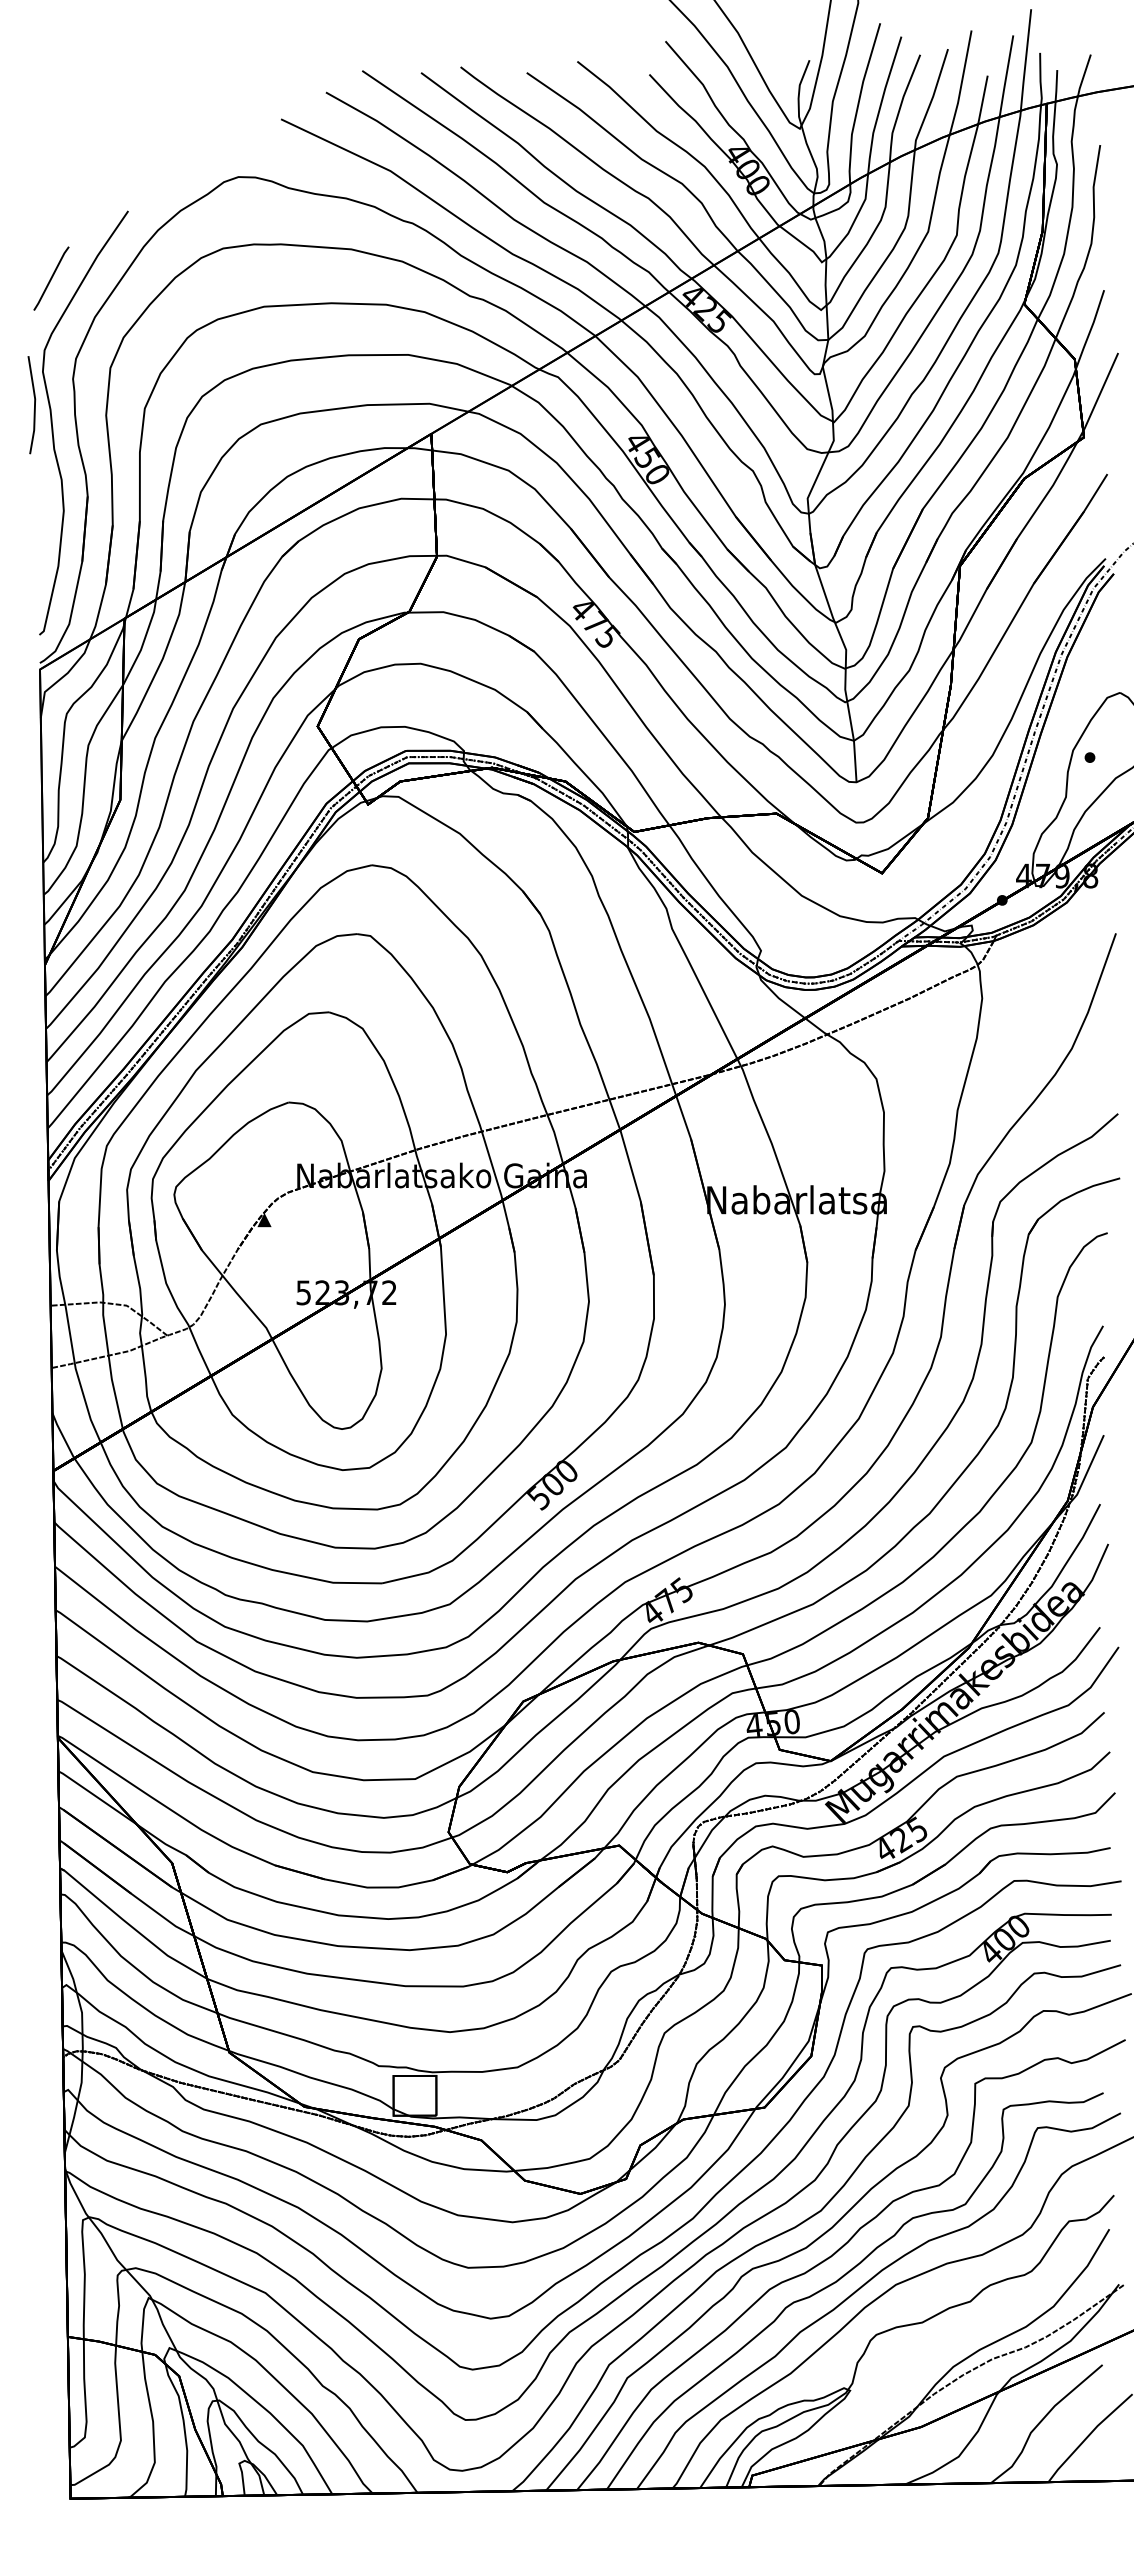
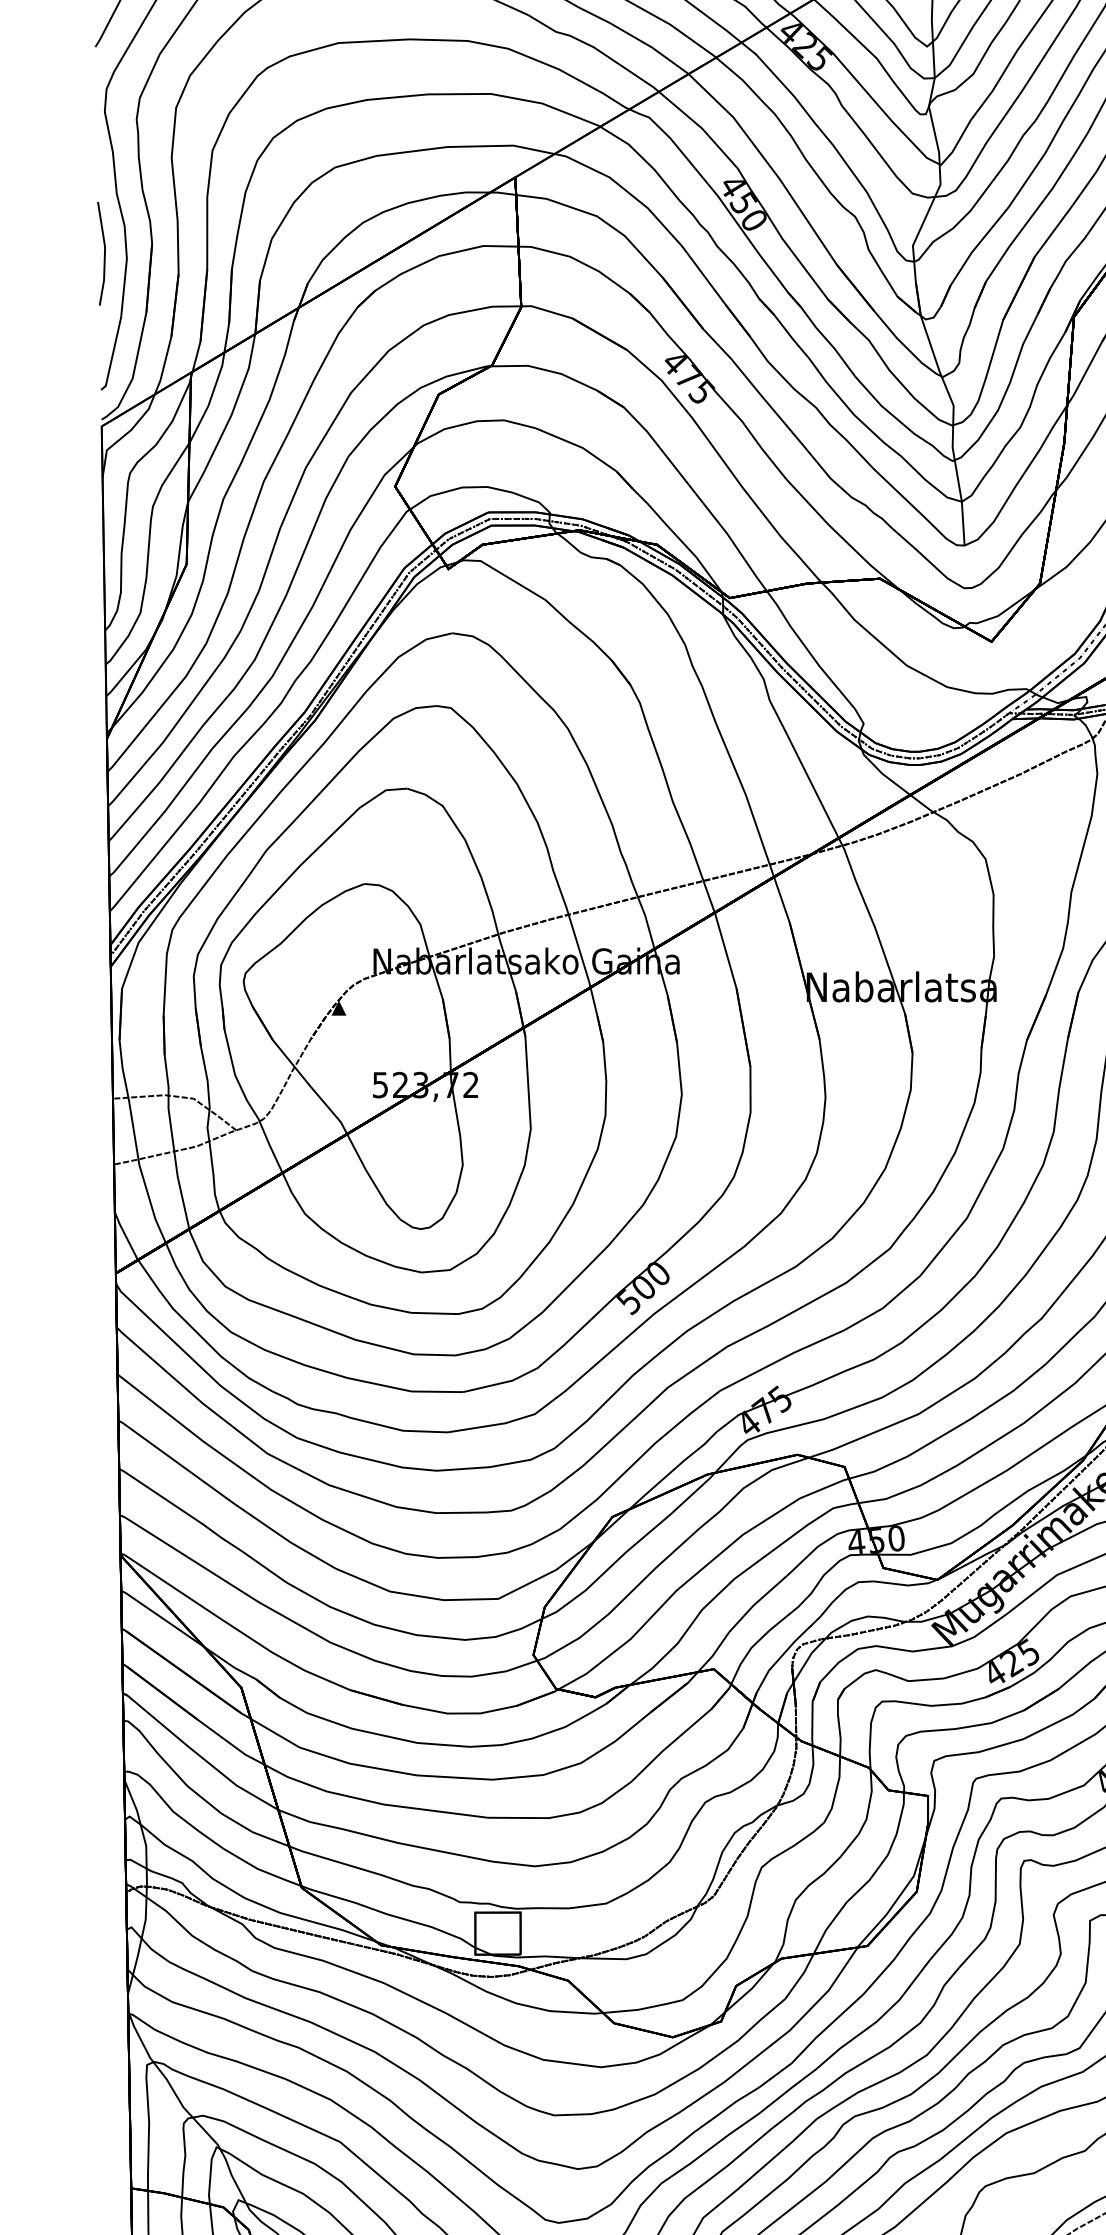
line: (34, 405) -> (104, 254), moved

